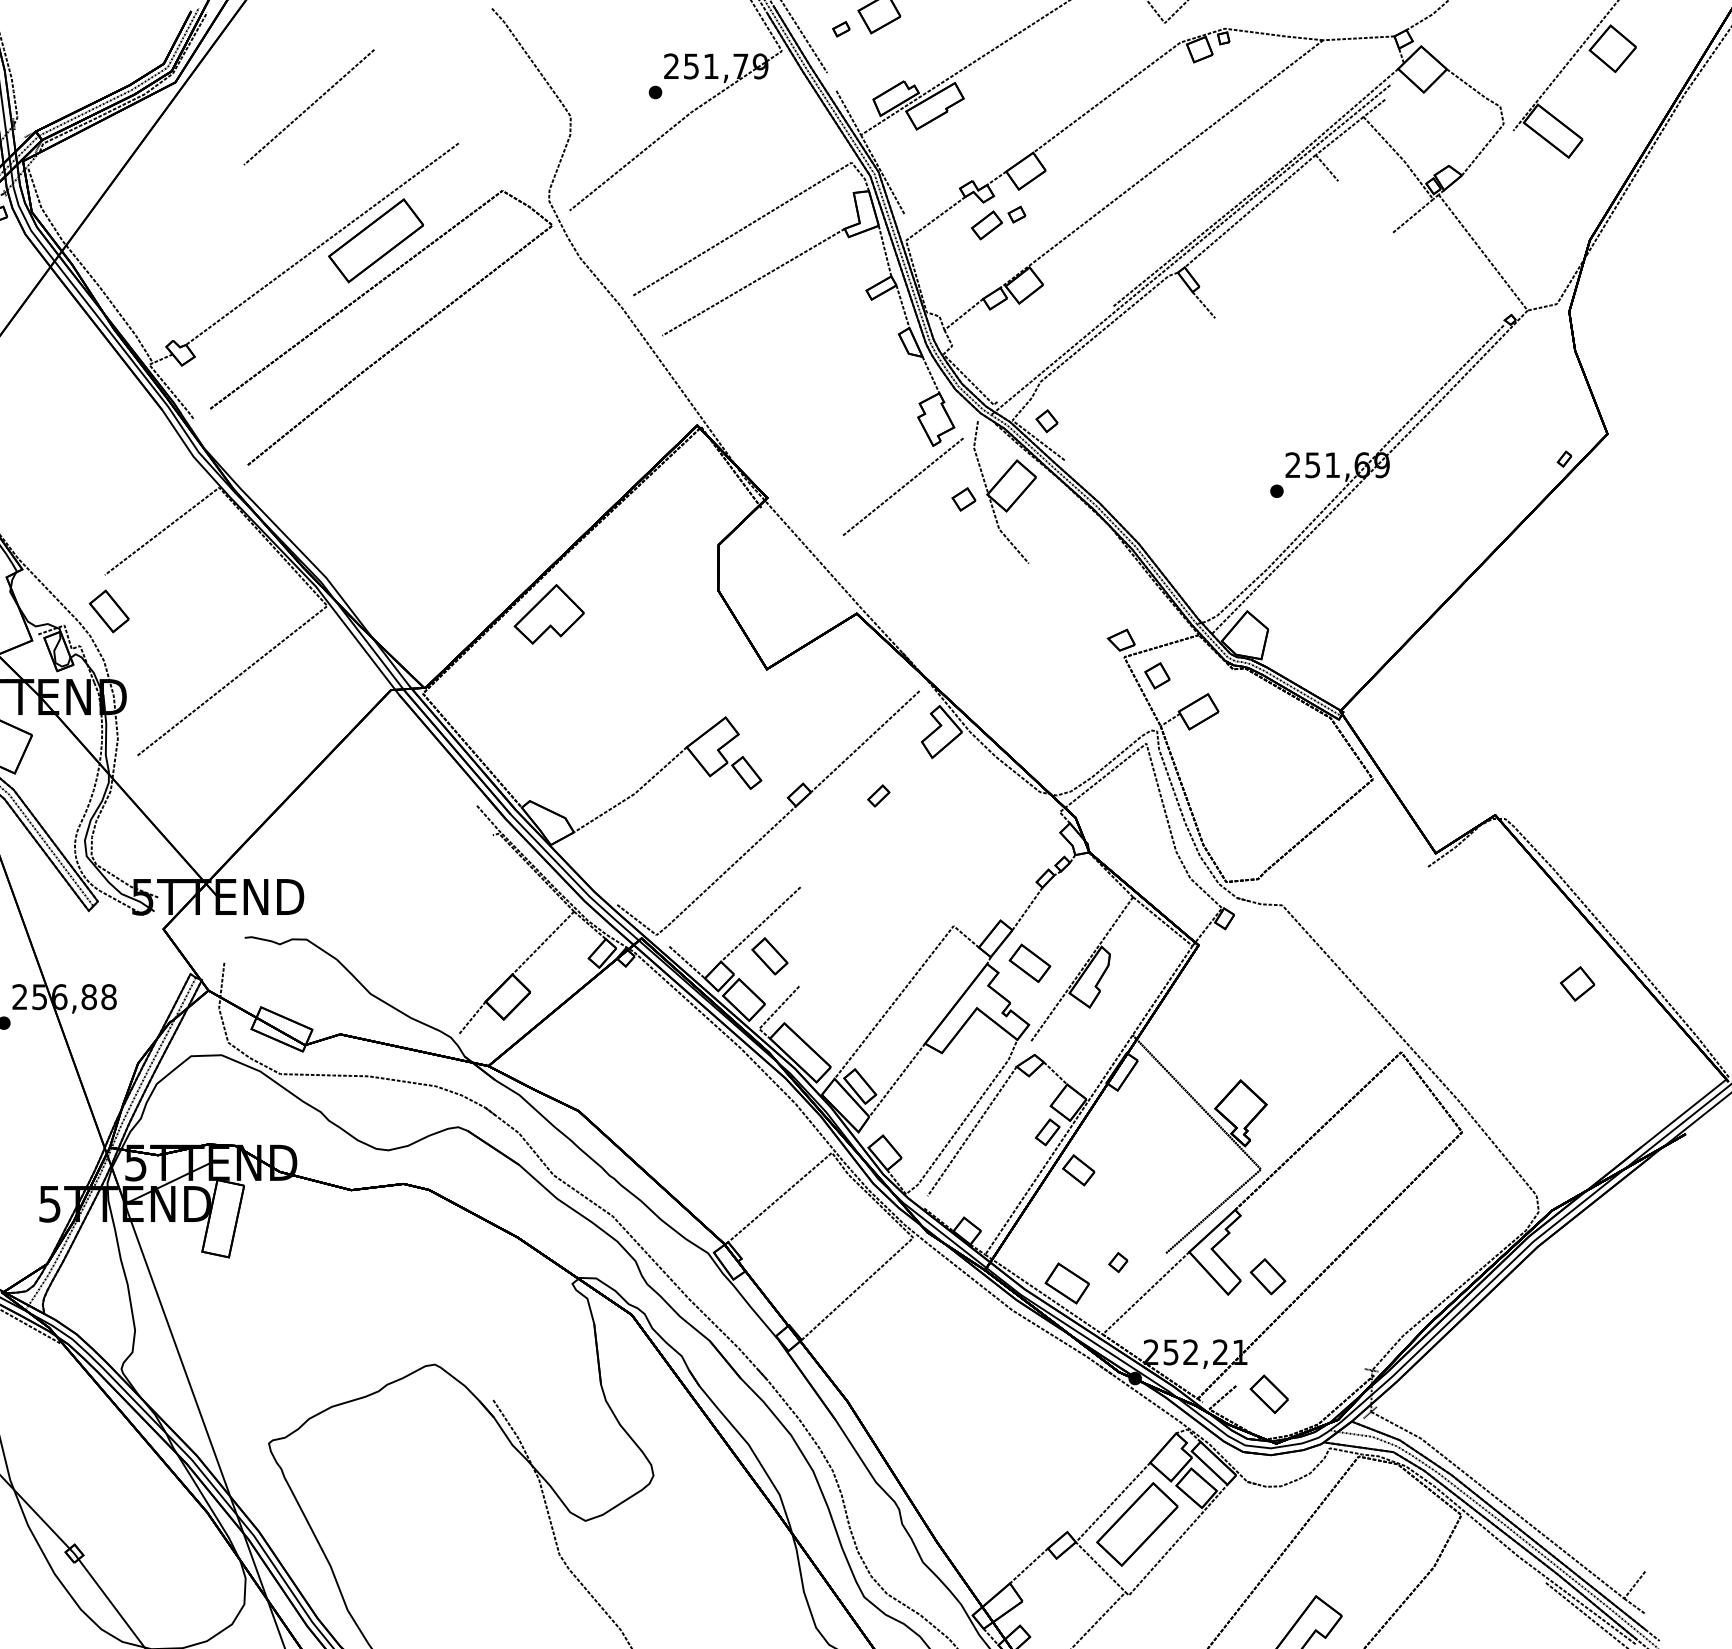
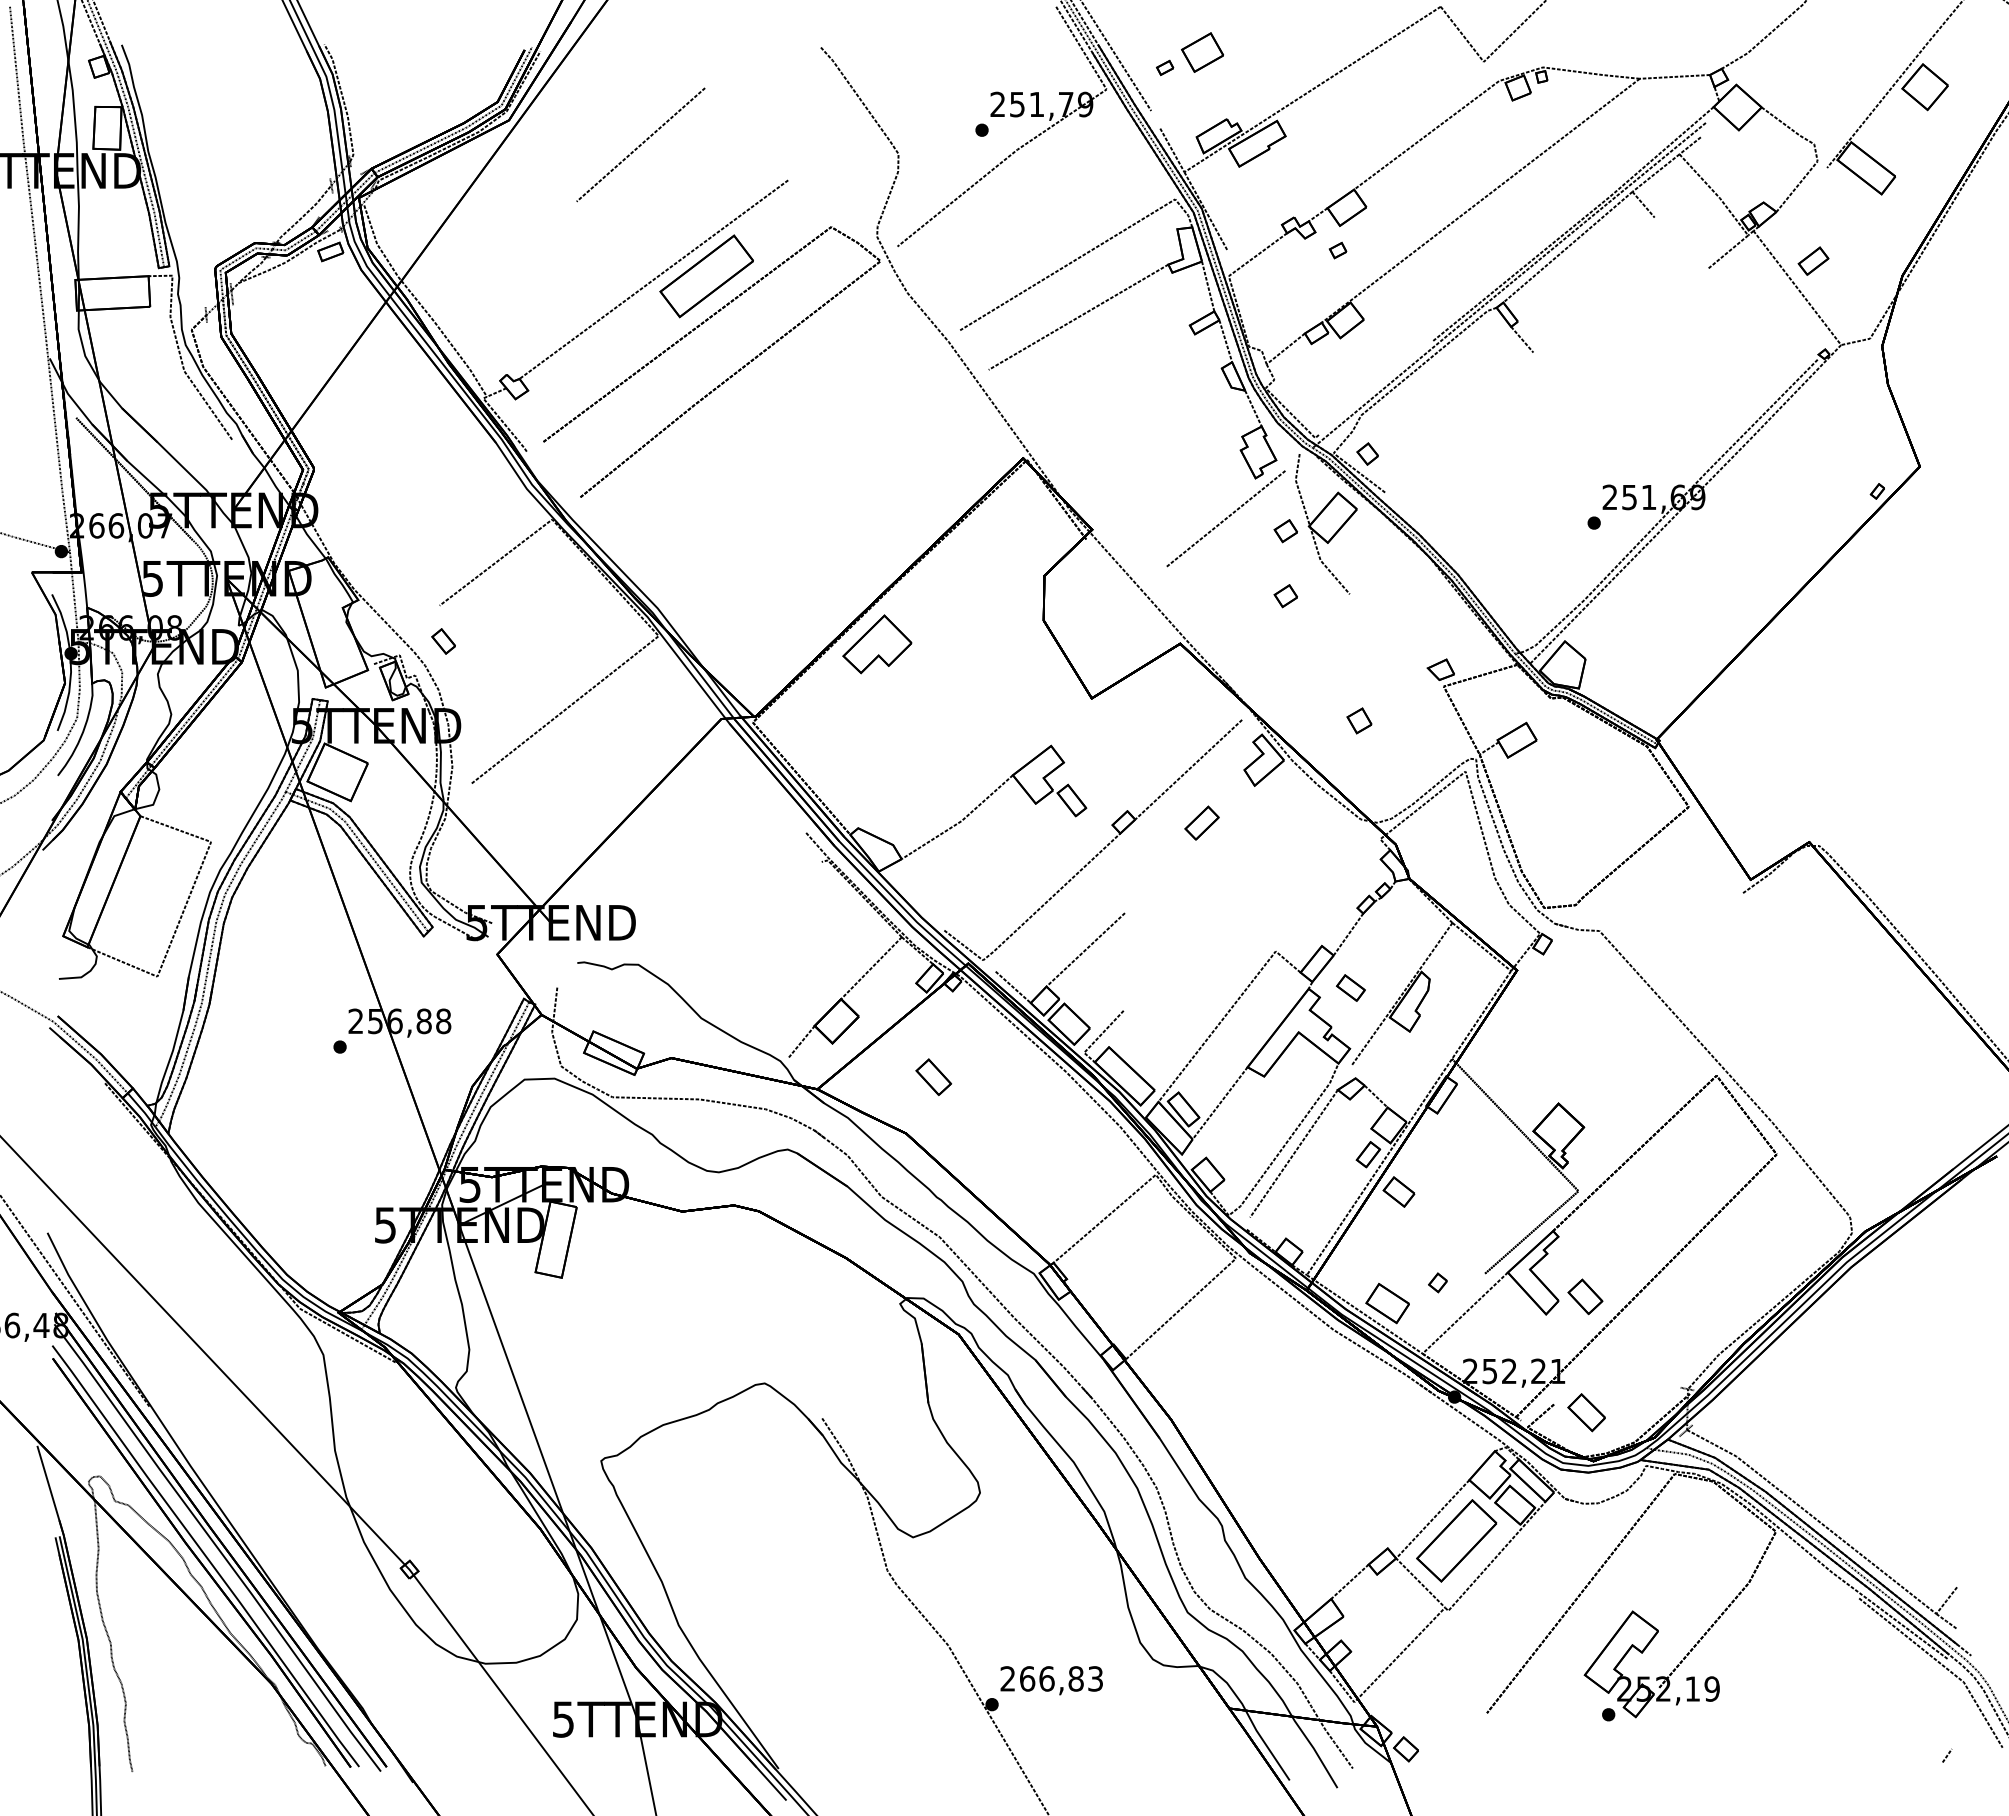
part: (986, 224) -> (1813, 260), moved
part: (963, 565) -> (1285, 596), added
part: (108, 611) -> (443, 641), size x0.6
part: (1157, 675) -> (1359, 720), moved
part: (878, 796) -> (1201, 823), size x1.6
part: (769, 955) -> (933, 1076), moved
part: (1029, 962) -> (1350, 987), size x0.7
part: (1577, 984) -> (1890, 1008), removed

